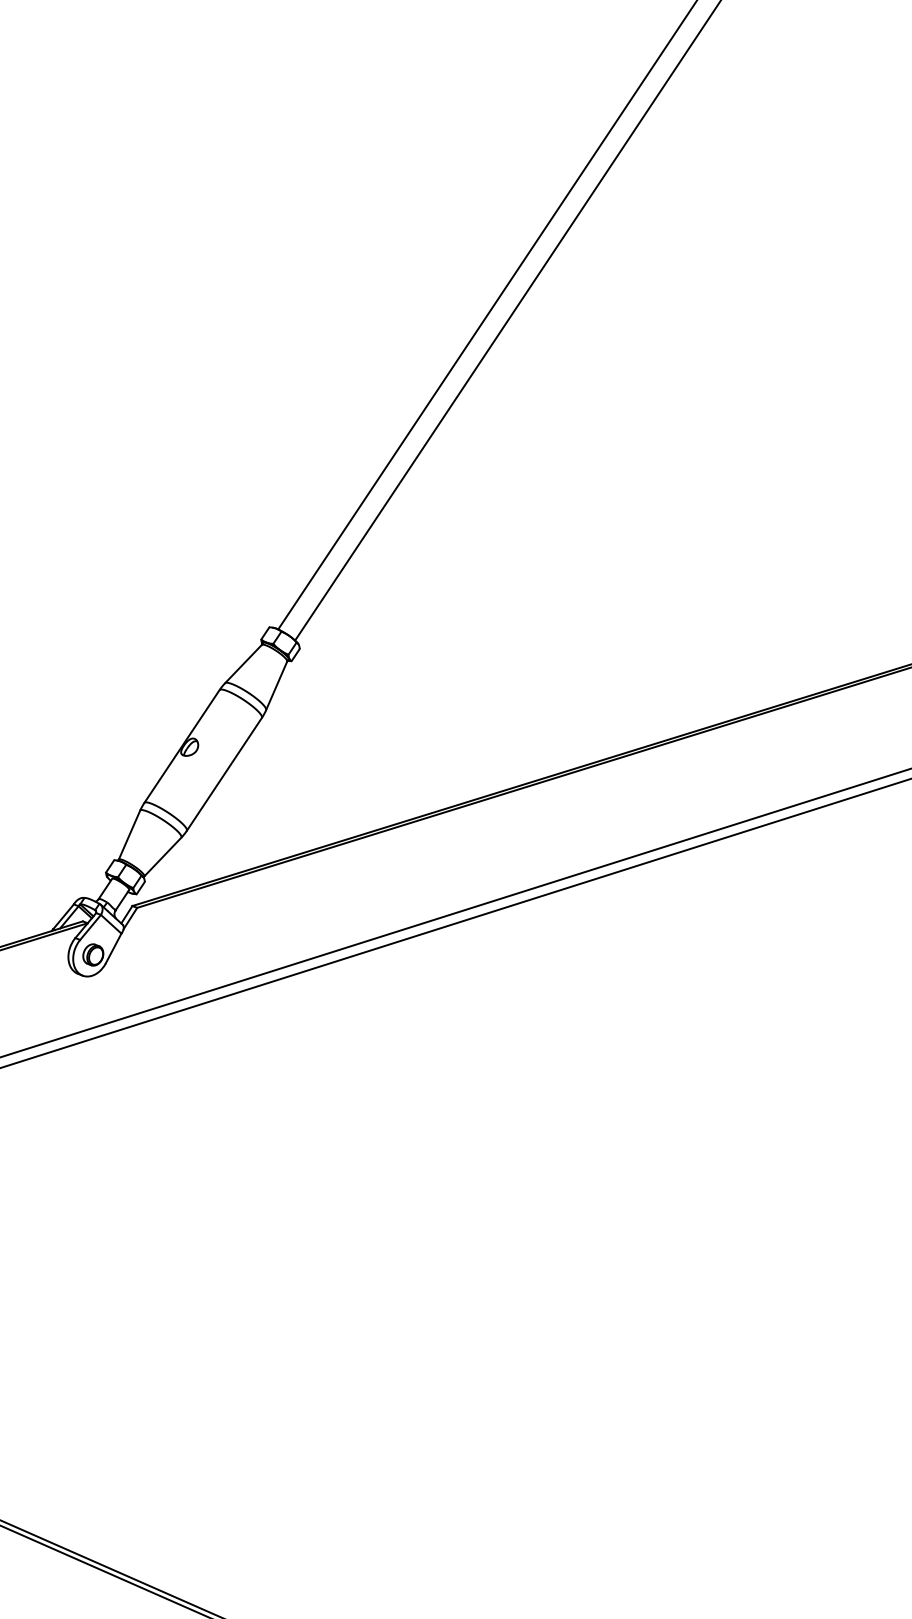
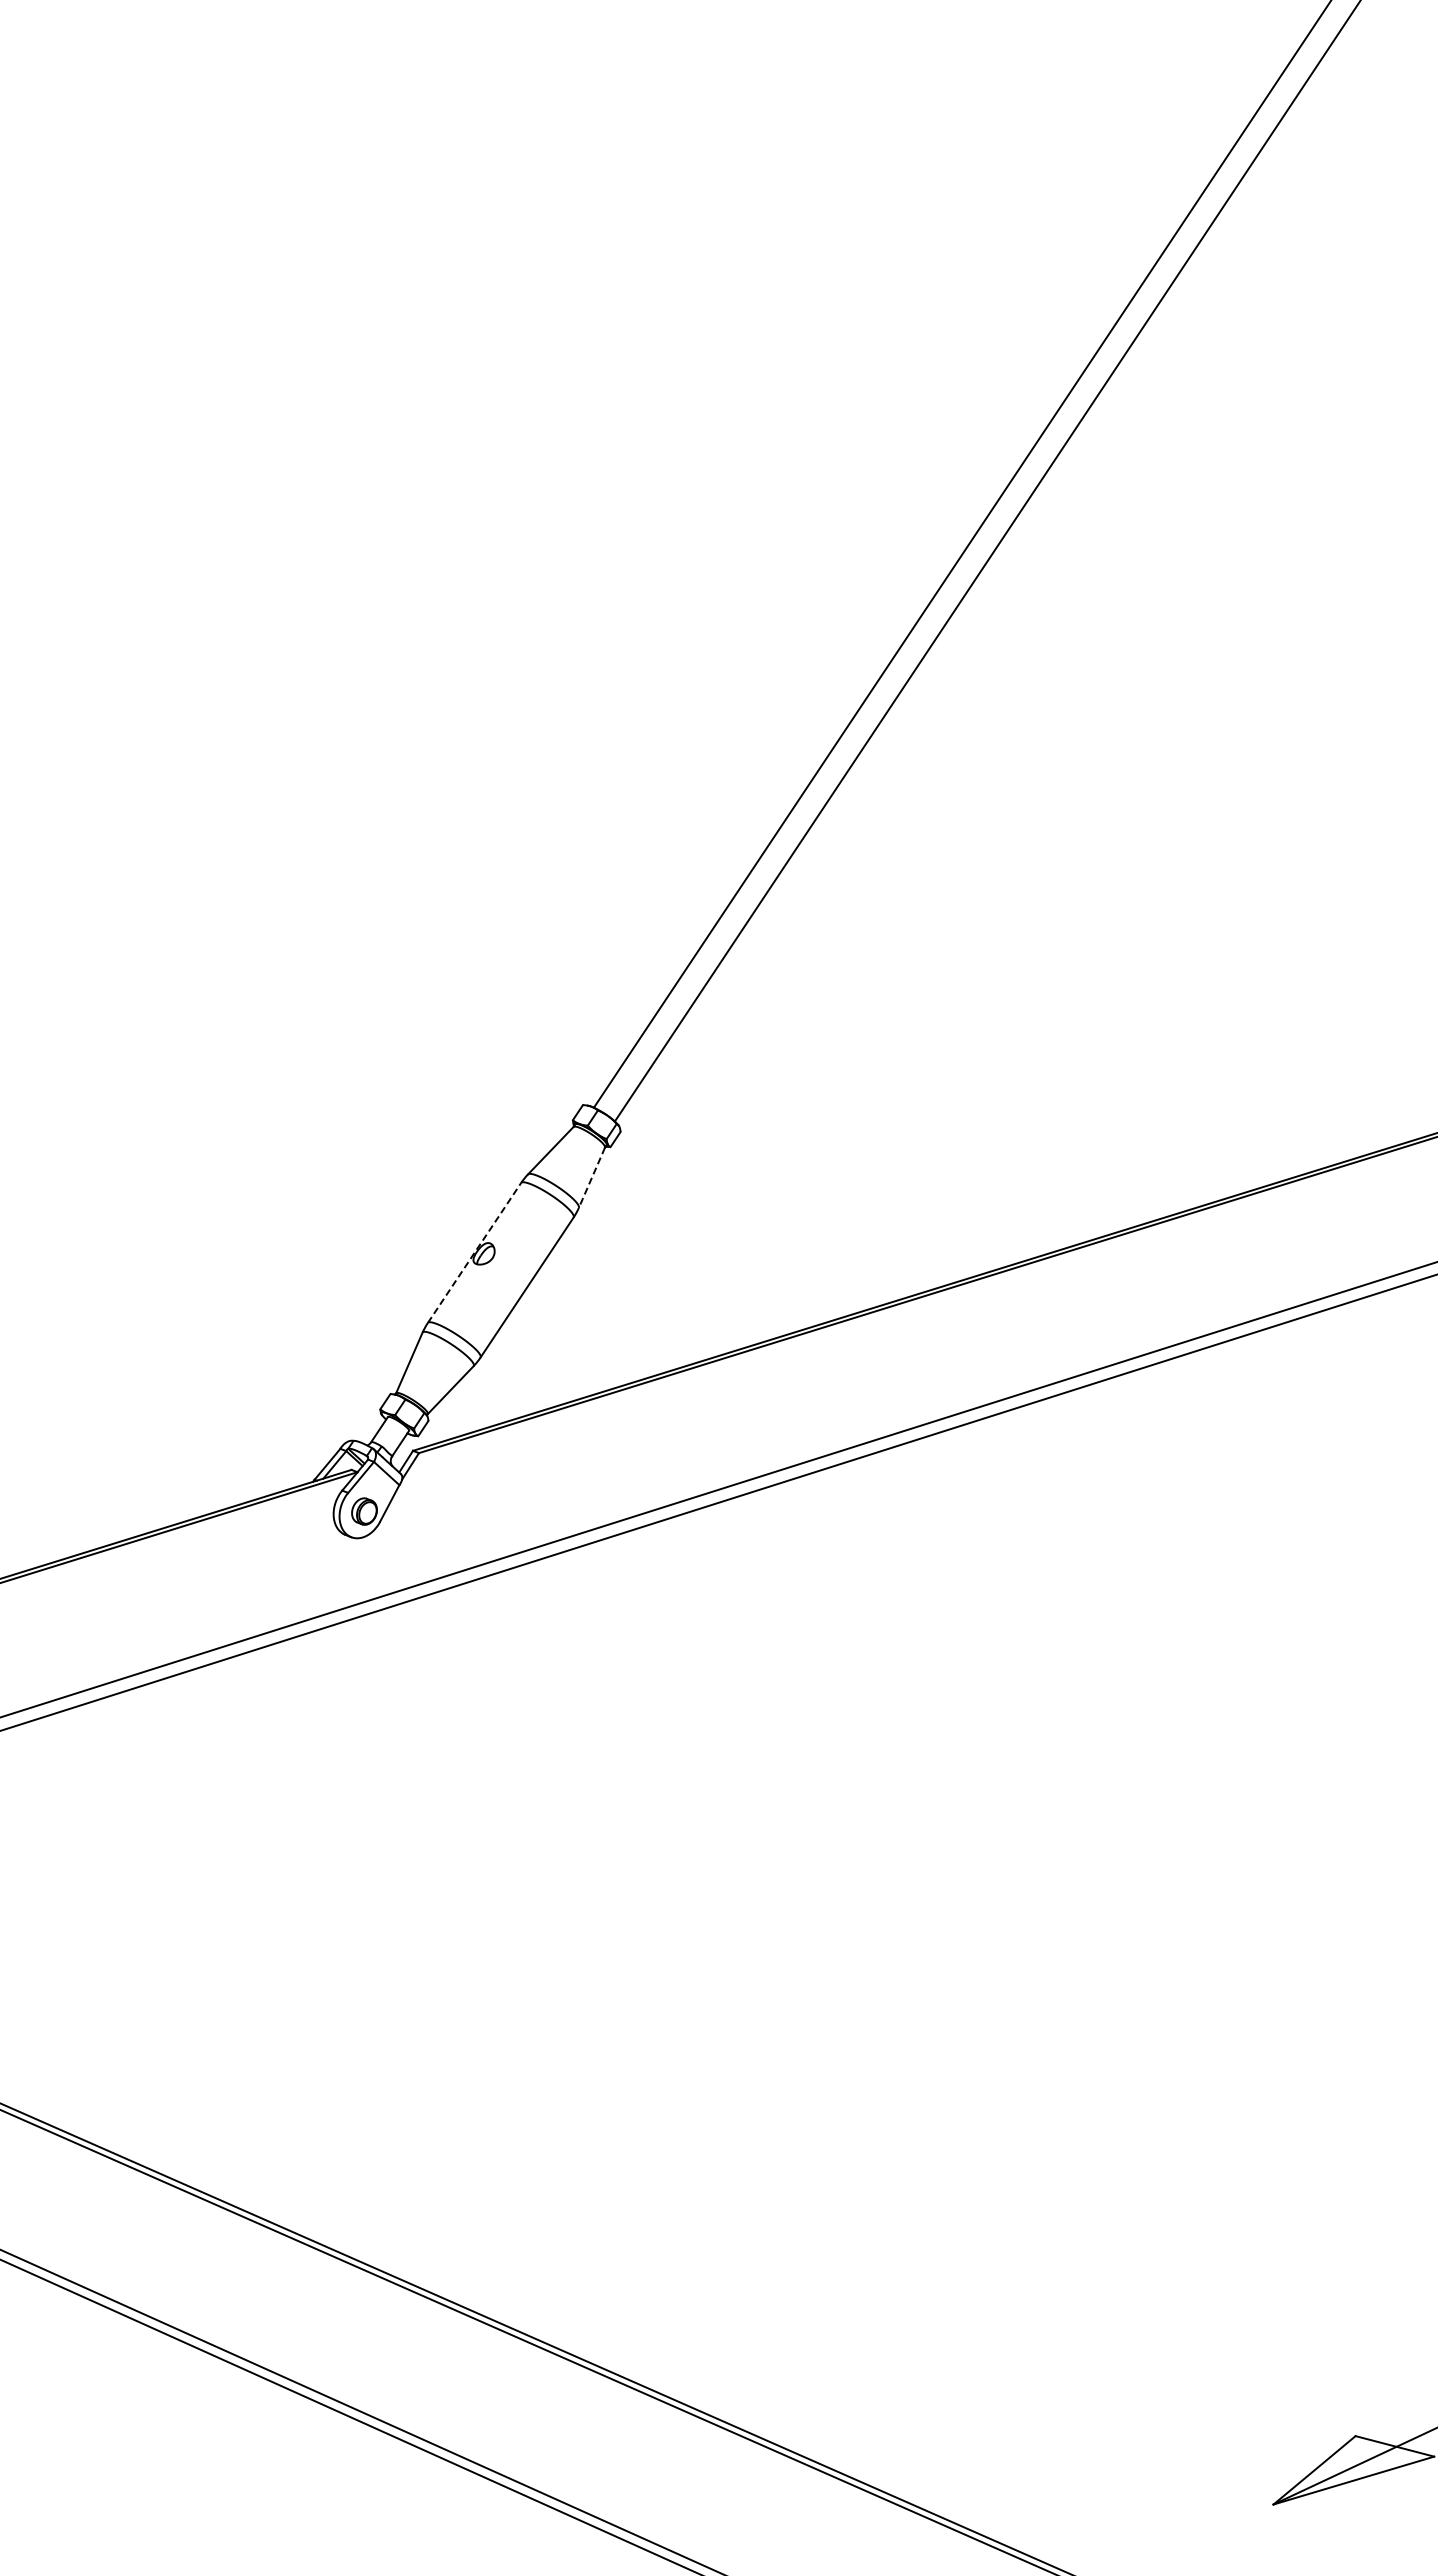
line: (276, 685) -> (591, 1177), solid -> dashed
line: (181, 746) -> (474, 1252), solid -> dashed

